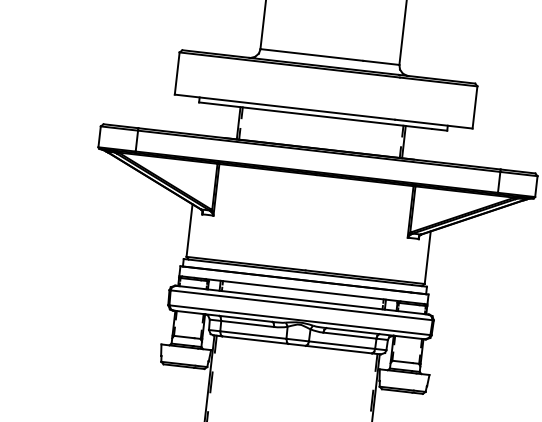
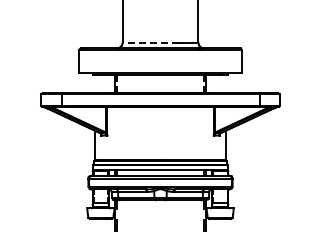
line: (311, 54) -> (150, 42), solid -> dashed

